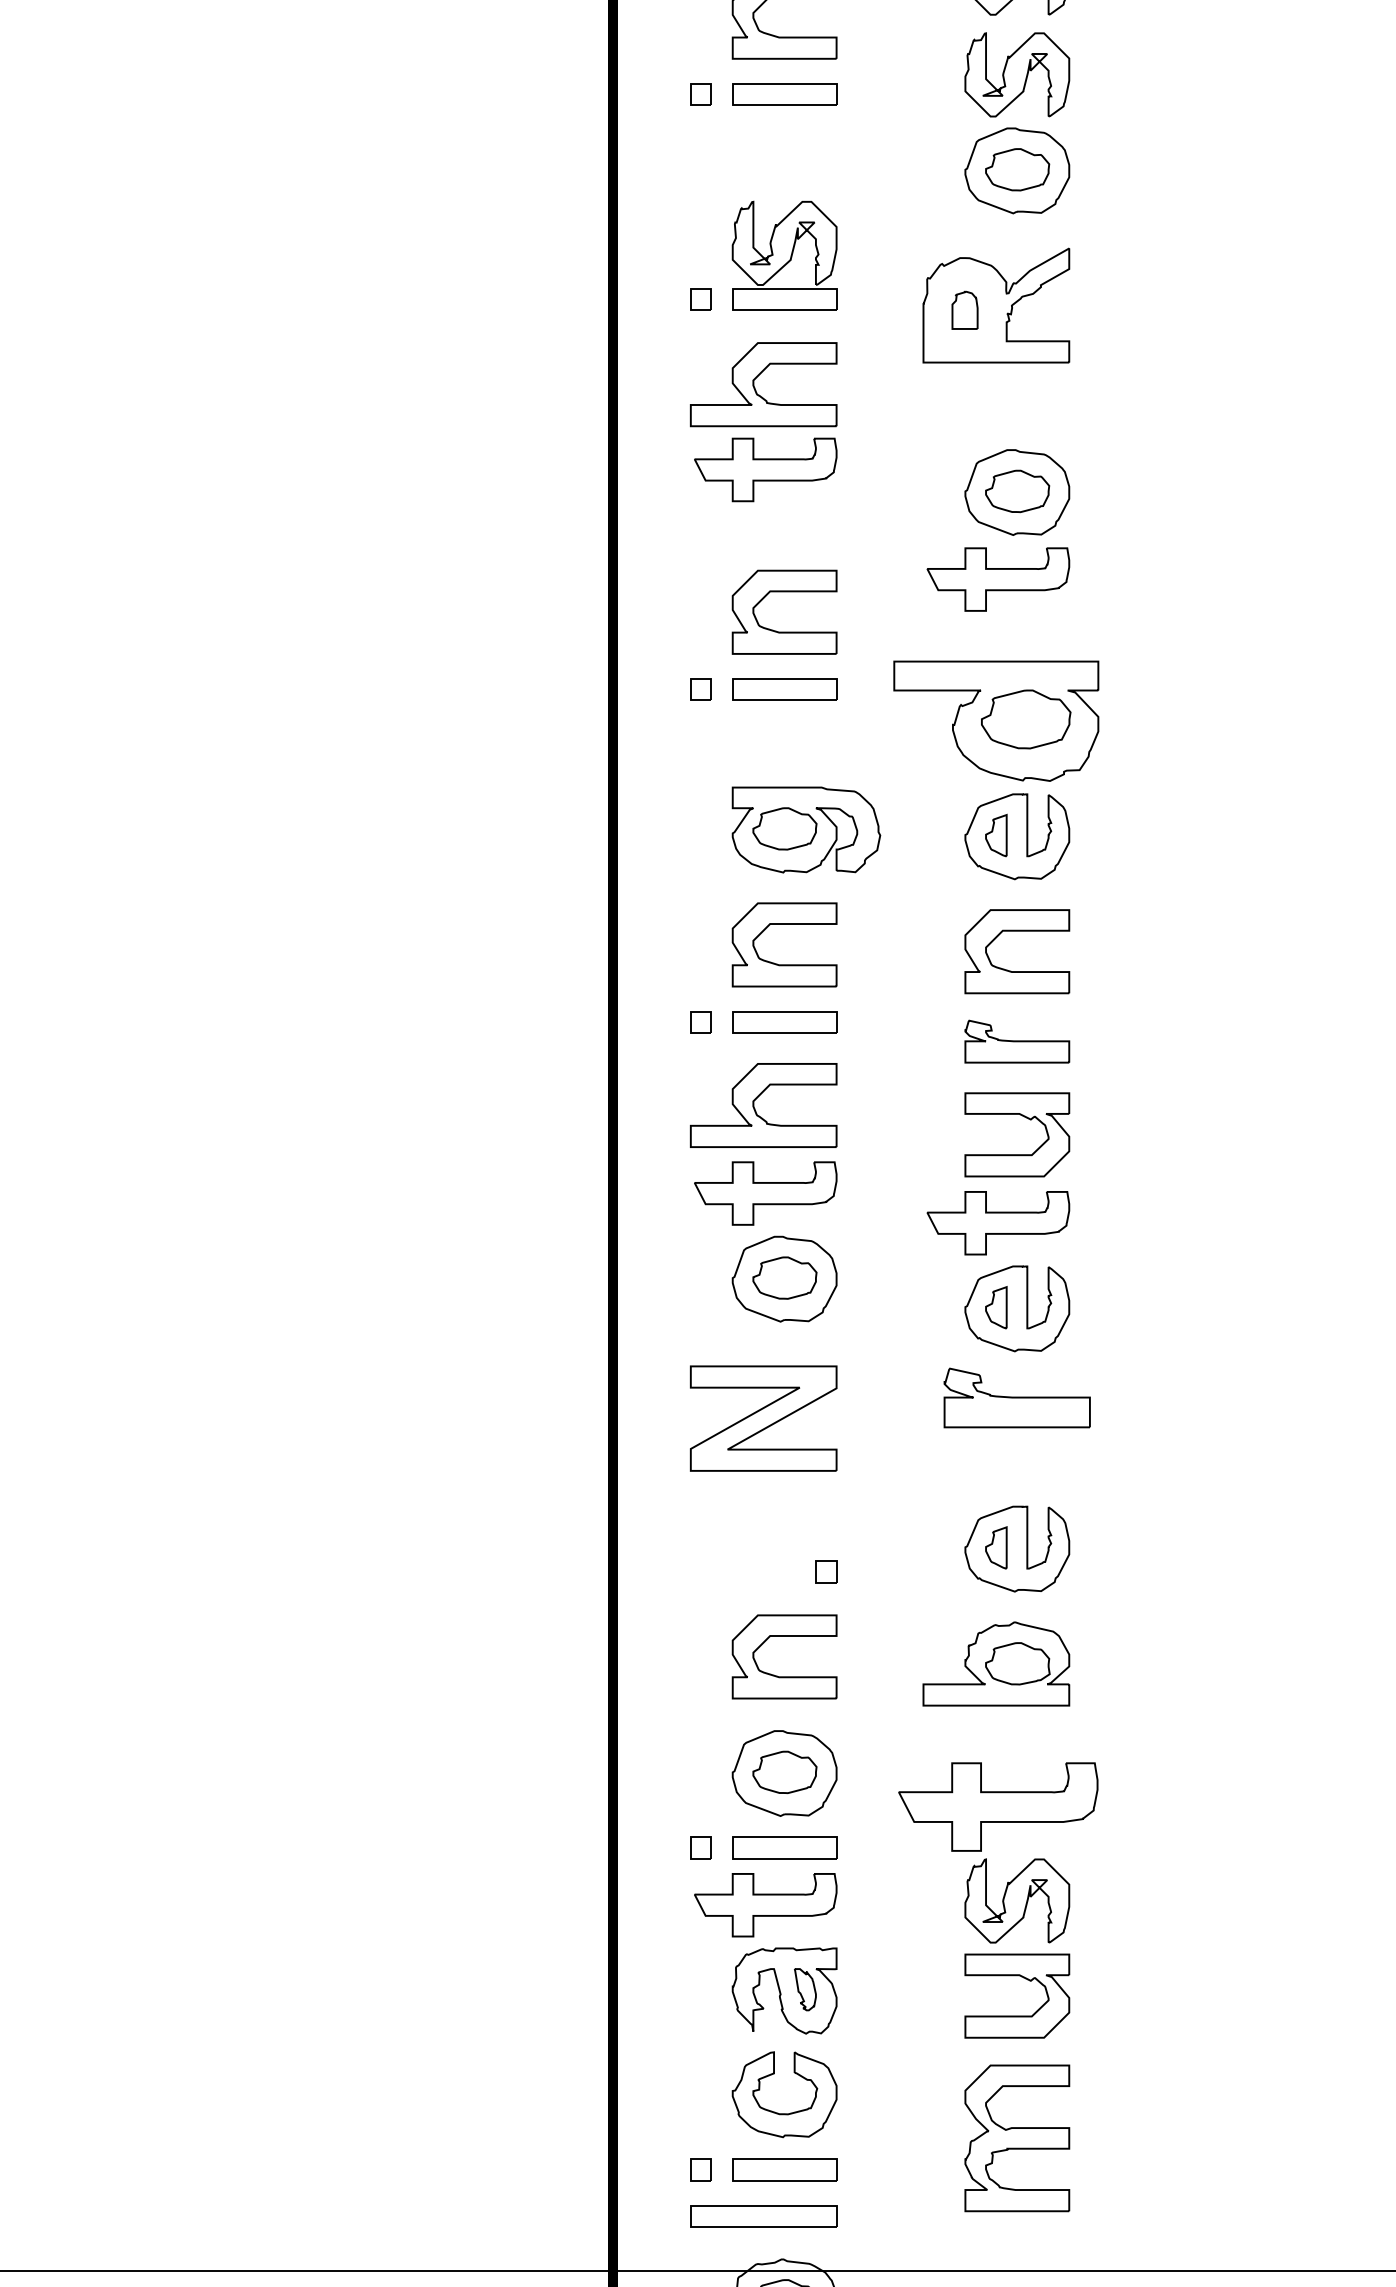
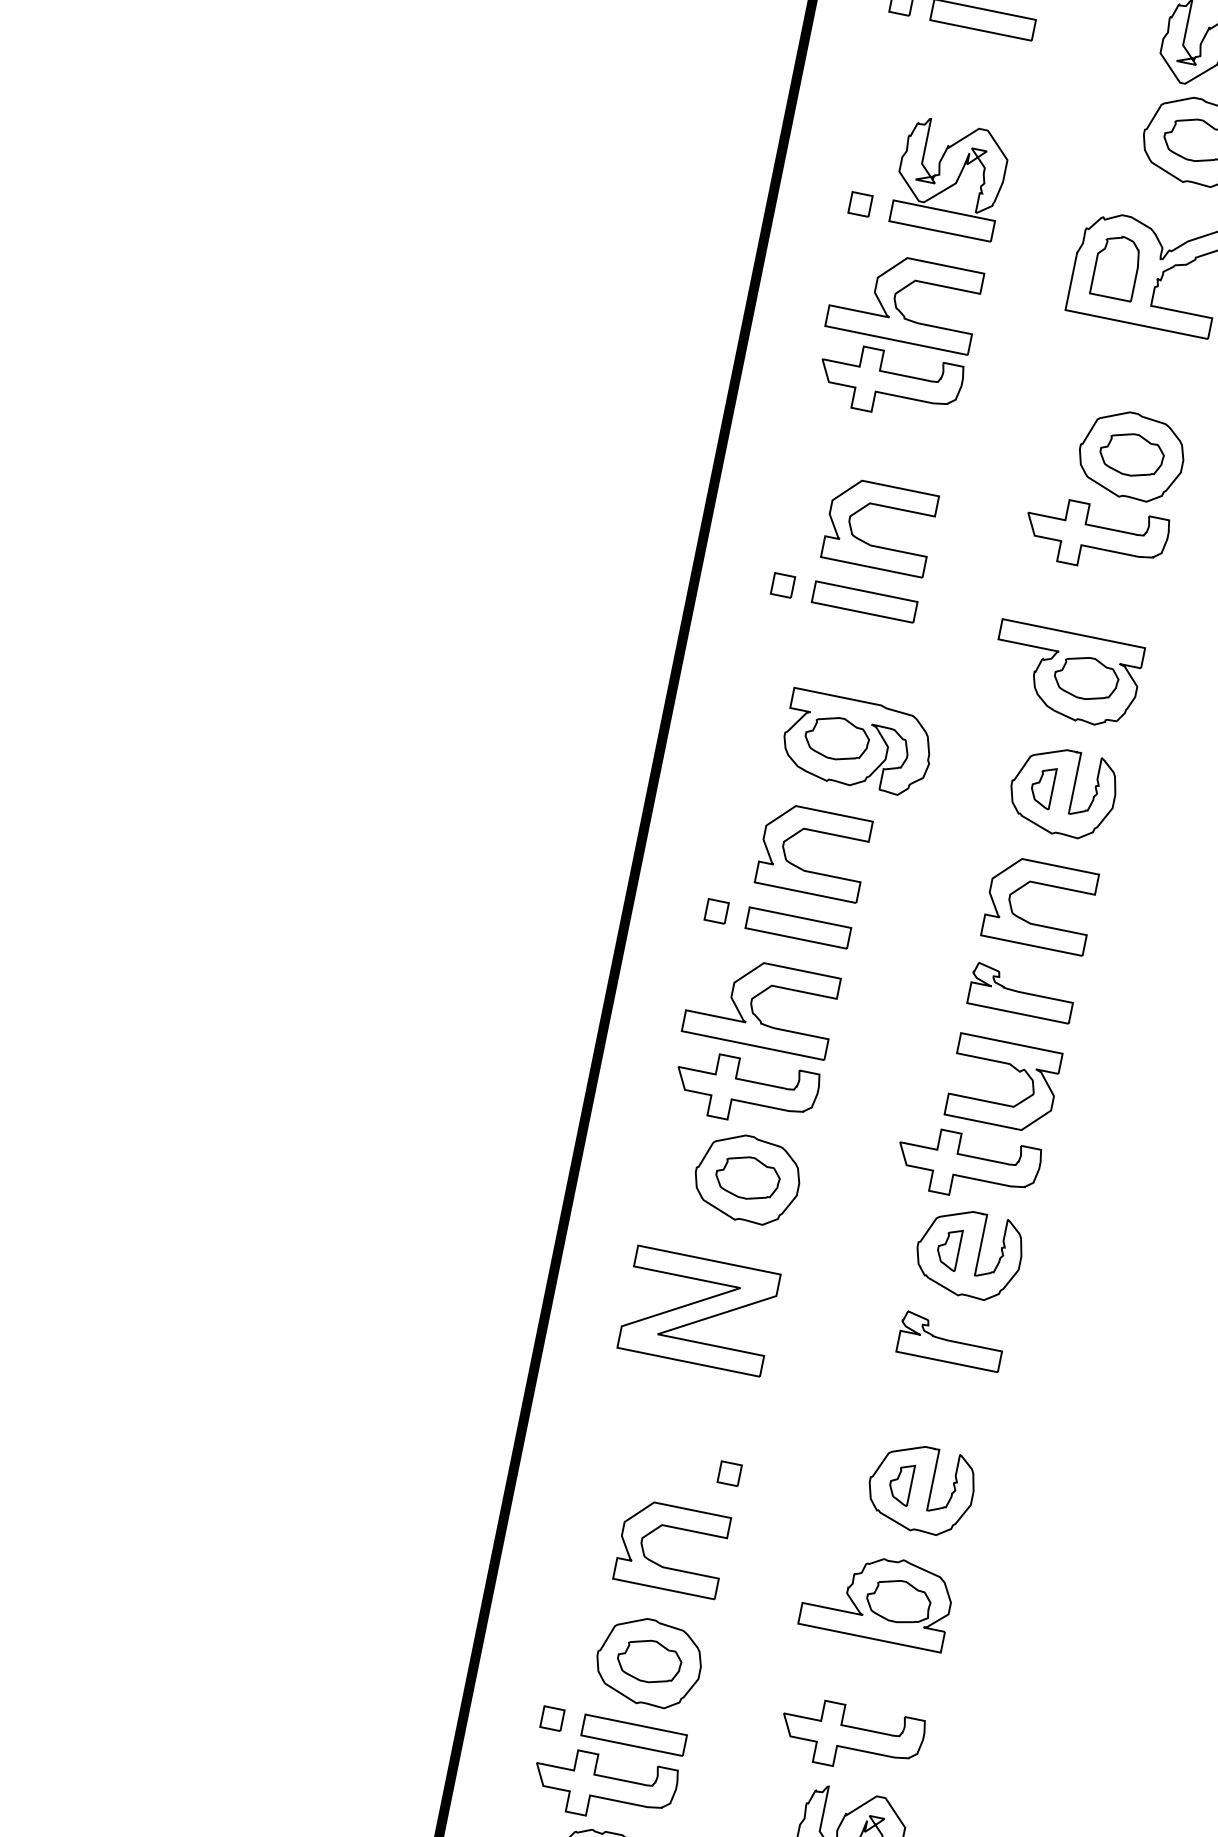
part: (964, 310) -> (1115, 267), size x1.67
part: (996, 720) -> (1065, 674), size x0.71
part: (1017, 1397) -> (951, 1341), size x0.71
part: (998, 1807) -> (851, 1738), size x0.71

